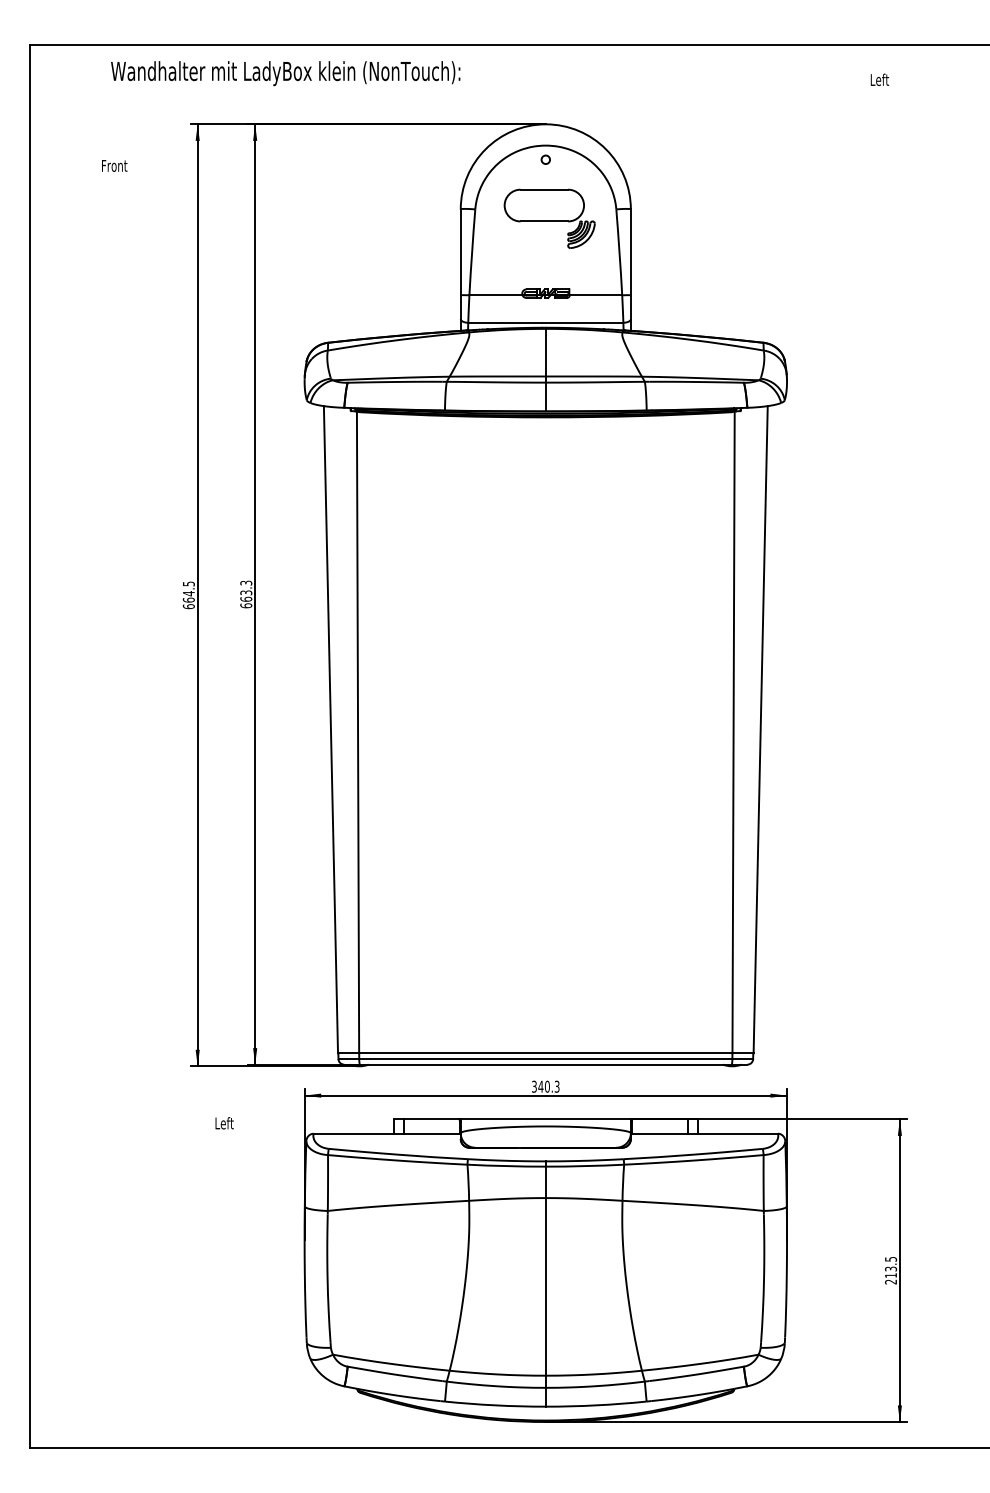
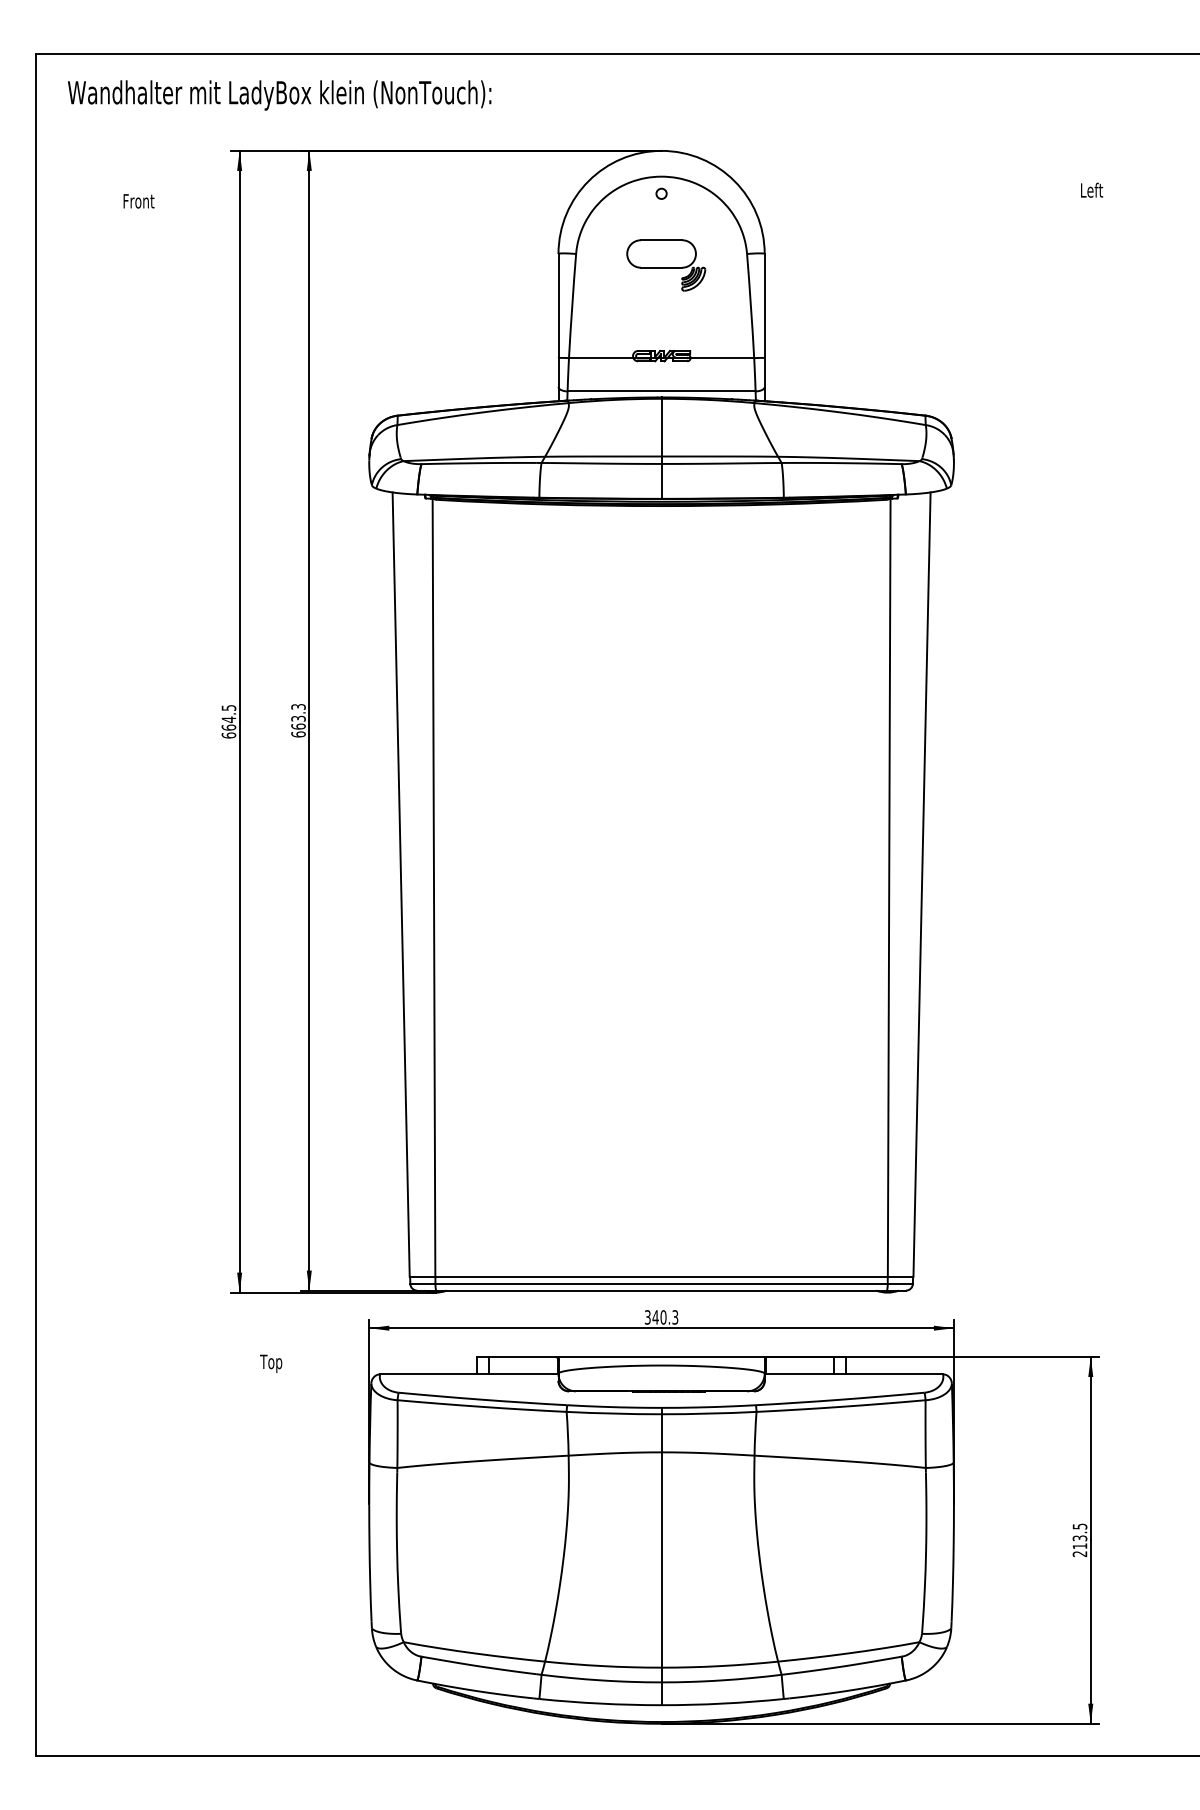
text: (285, 73) -> (279, 95), moved
text: (879, 79) -> (1091, 189), moved
part: (549, 218) -> (666, 265), size x0.71
text: (223, 1124) -> (270, 1363), Left -> Top

